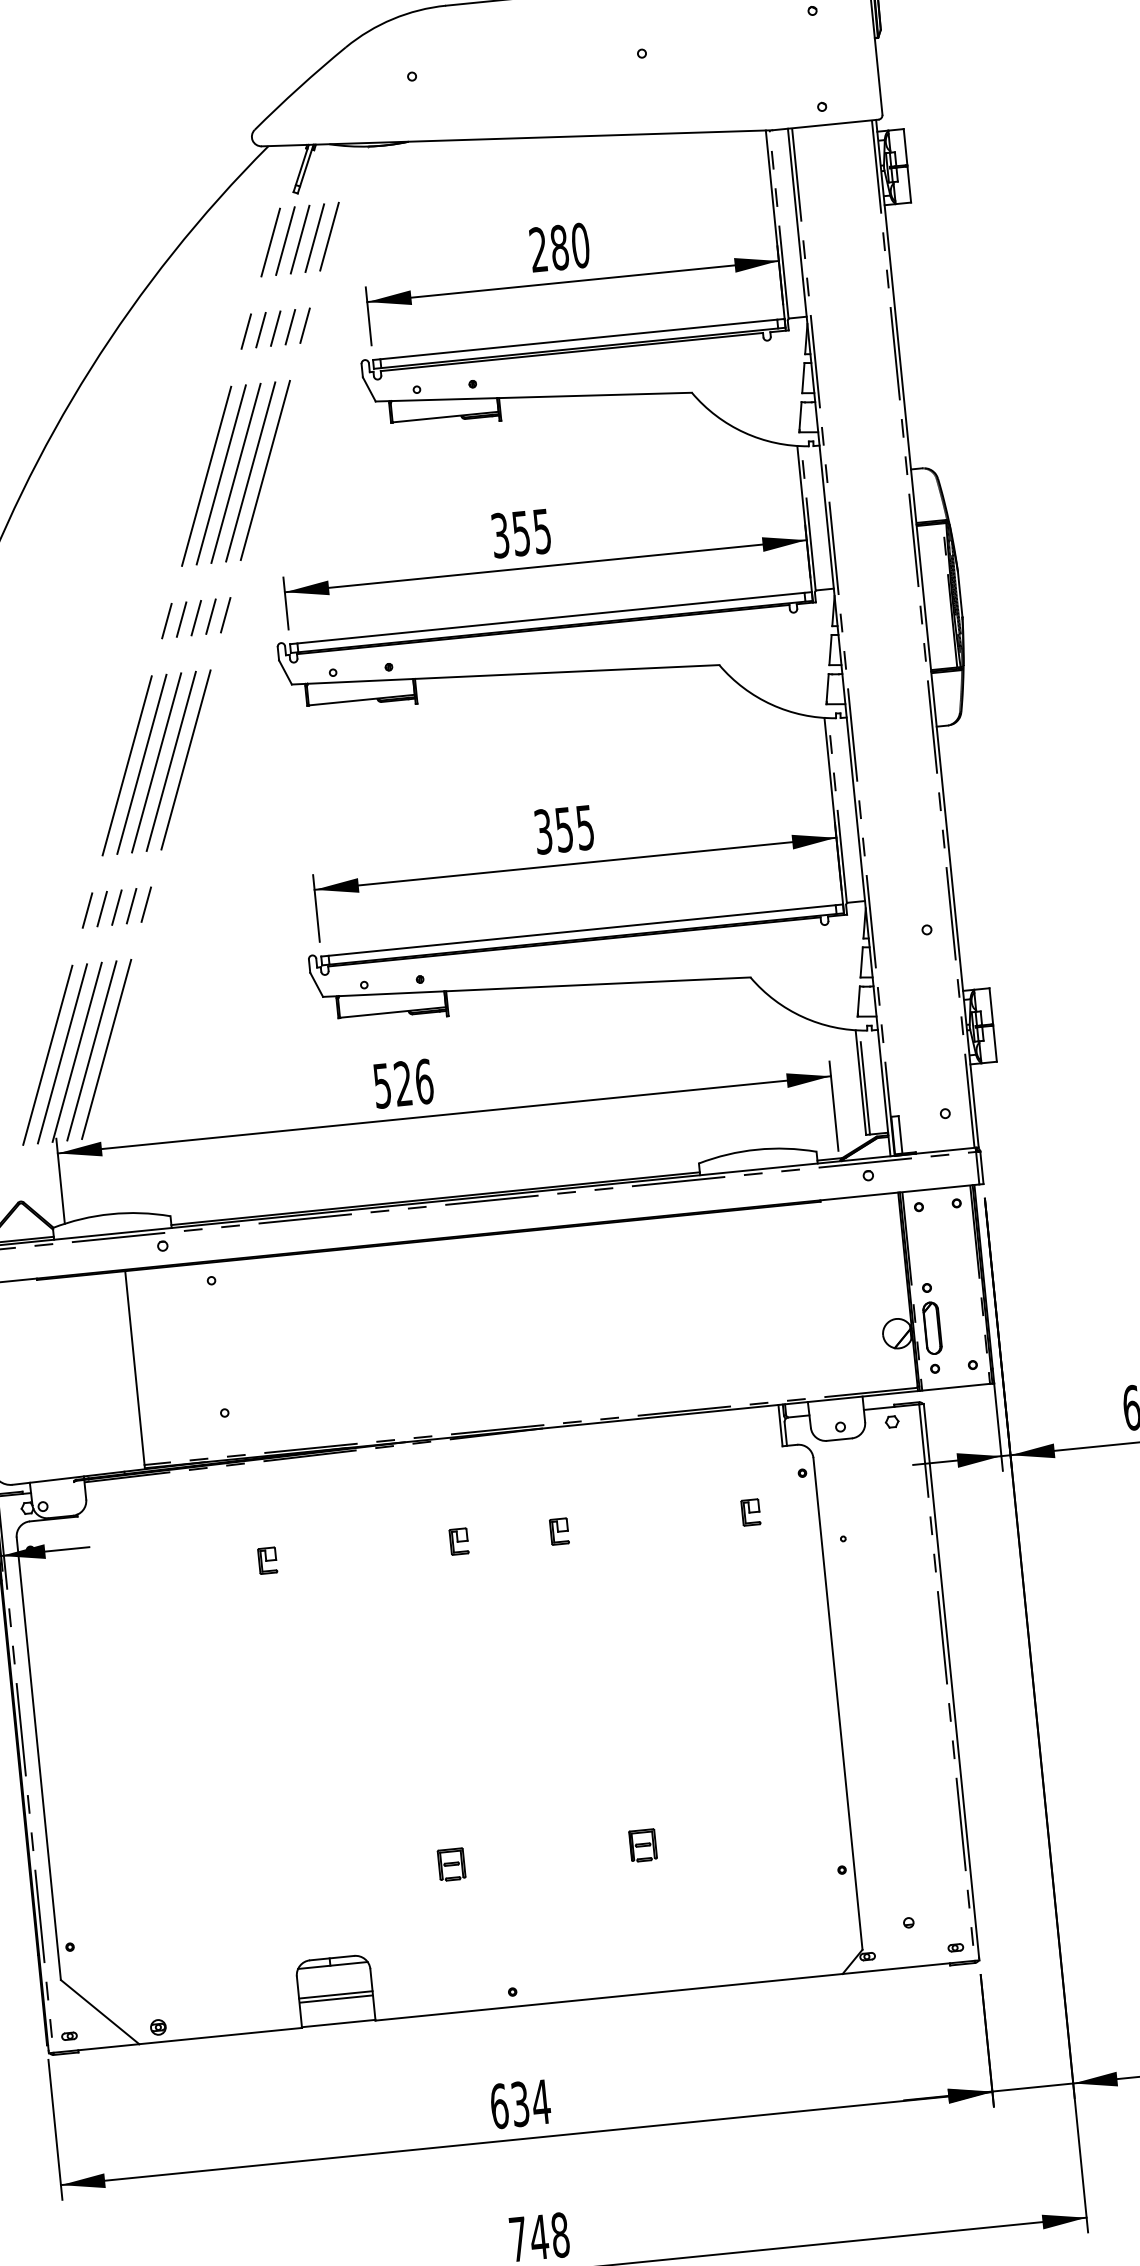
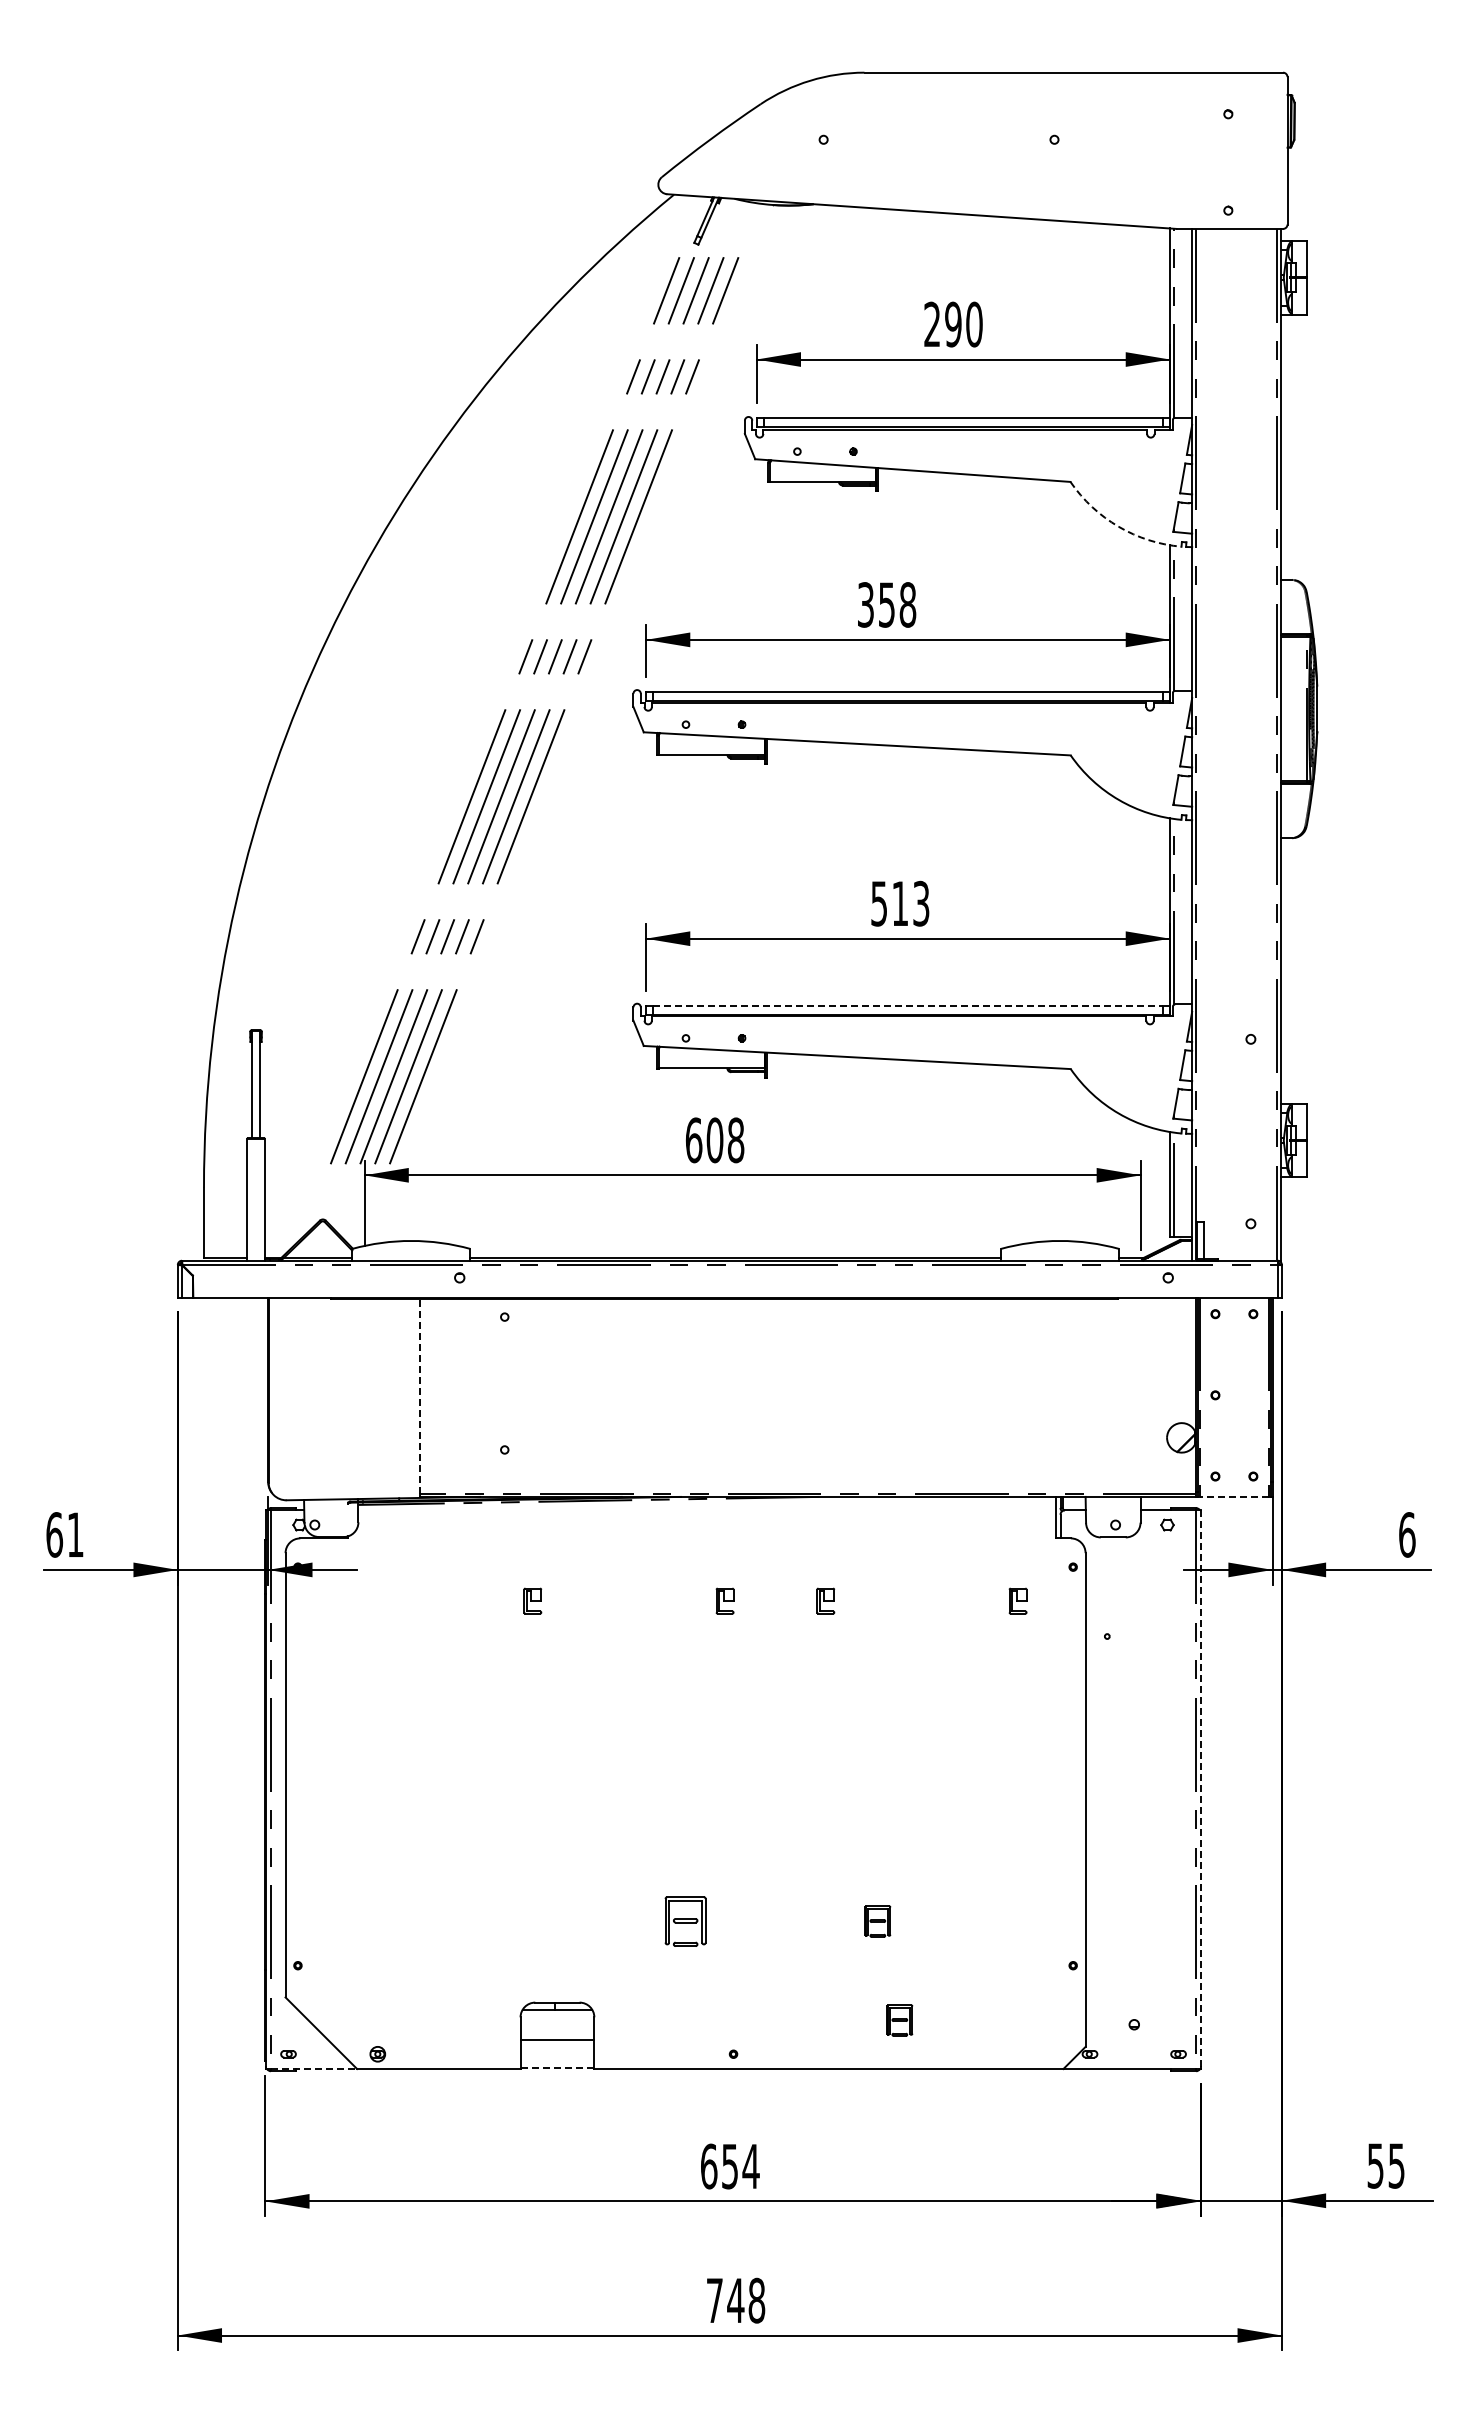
text: (559, 247) -> (953, 324), 280 -> 290
arc: (744, 432) -> (1118, 526), solid -> dashed
text: (541, 531) -> (907, 604), 355 -> 358
text: (564, 829) -> (900, 903), 355 -> 513
line: (582, 930) -> (908, 1005), solid -> dashed
text: (402, 1083) -> (714, 1140), 526 -> 608
part: (932, 1327) -> (1216, 1435), removed
line: (134, 1367) -> (419, 1395), solid -> dashed
line: (956, 1386) -> (1234, 1496), solid -> dashed
line: (951, 1680) -> (1200, 1788), solid -> dashed
part: (451, 1864) -> (685, 1921), size x1.6
part: (674, 1941) -> (899, 2020), added
line: (336, 1998) -> (557, 2043), removed
line: (338, 2023) -> (557, 2068), solid -> dashed
line: (96, 2048) -> (314, 2069), solid -> dashed
text: (519, 2103) -> (729, 2165), 634 -> 654

